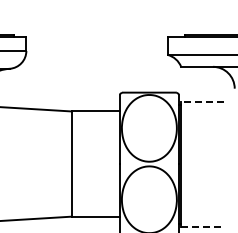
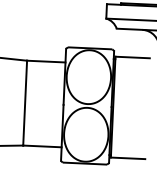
line: (201, 101) -> (131, 57), dashed -> solid
line: (202, 226) -> (128, 158), dashed -> solid

